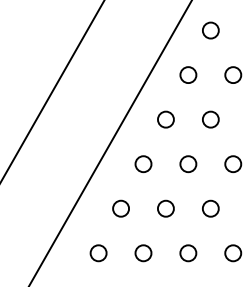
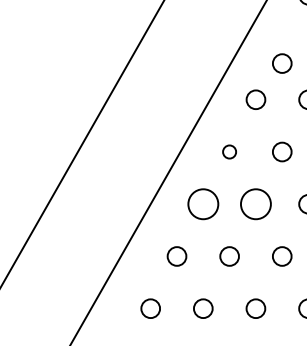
circle: (211, 30) -> (282, 63), moved
circle: (165, 119) -> (229, 151), size x0.7
circle: (142, 163) -> (202, 203), size x1.6
circle: (187, 163) -> (255, 203), size x1.6

